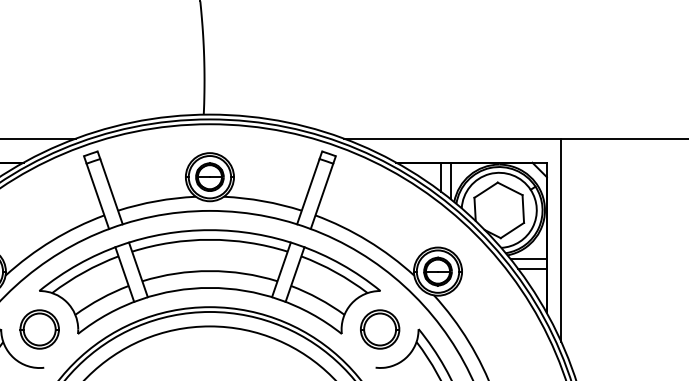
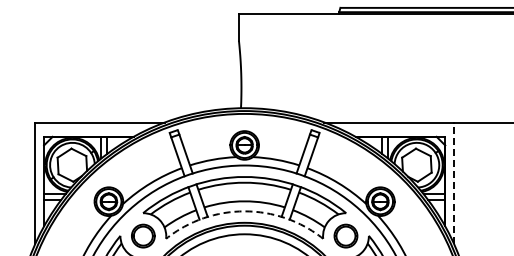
line: (560, 241) -> (453, 183), solid -> dashed
arc: (209, 288) -> (244, 211), solid -> dashed

